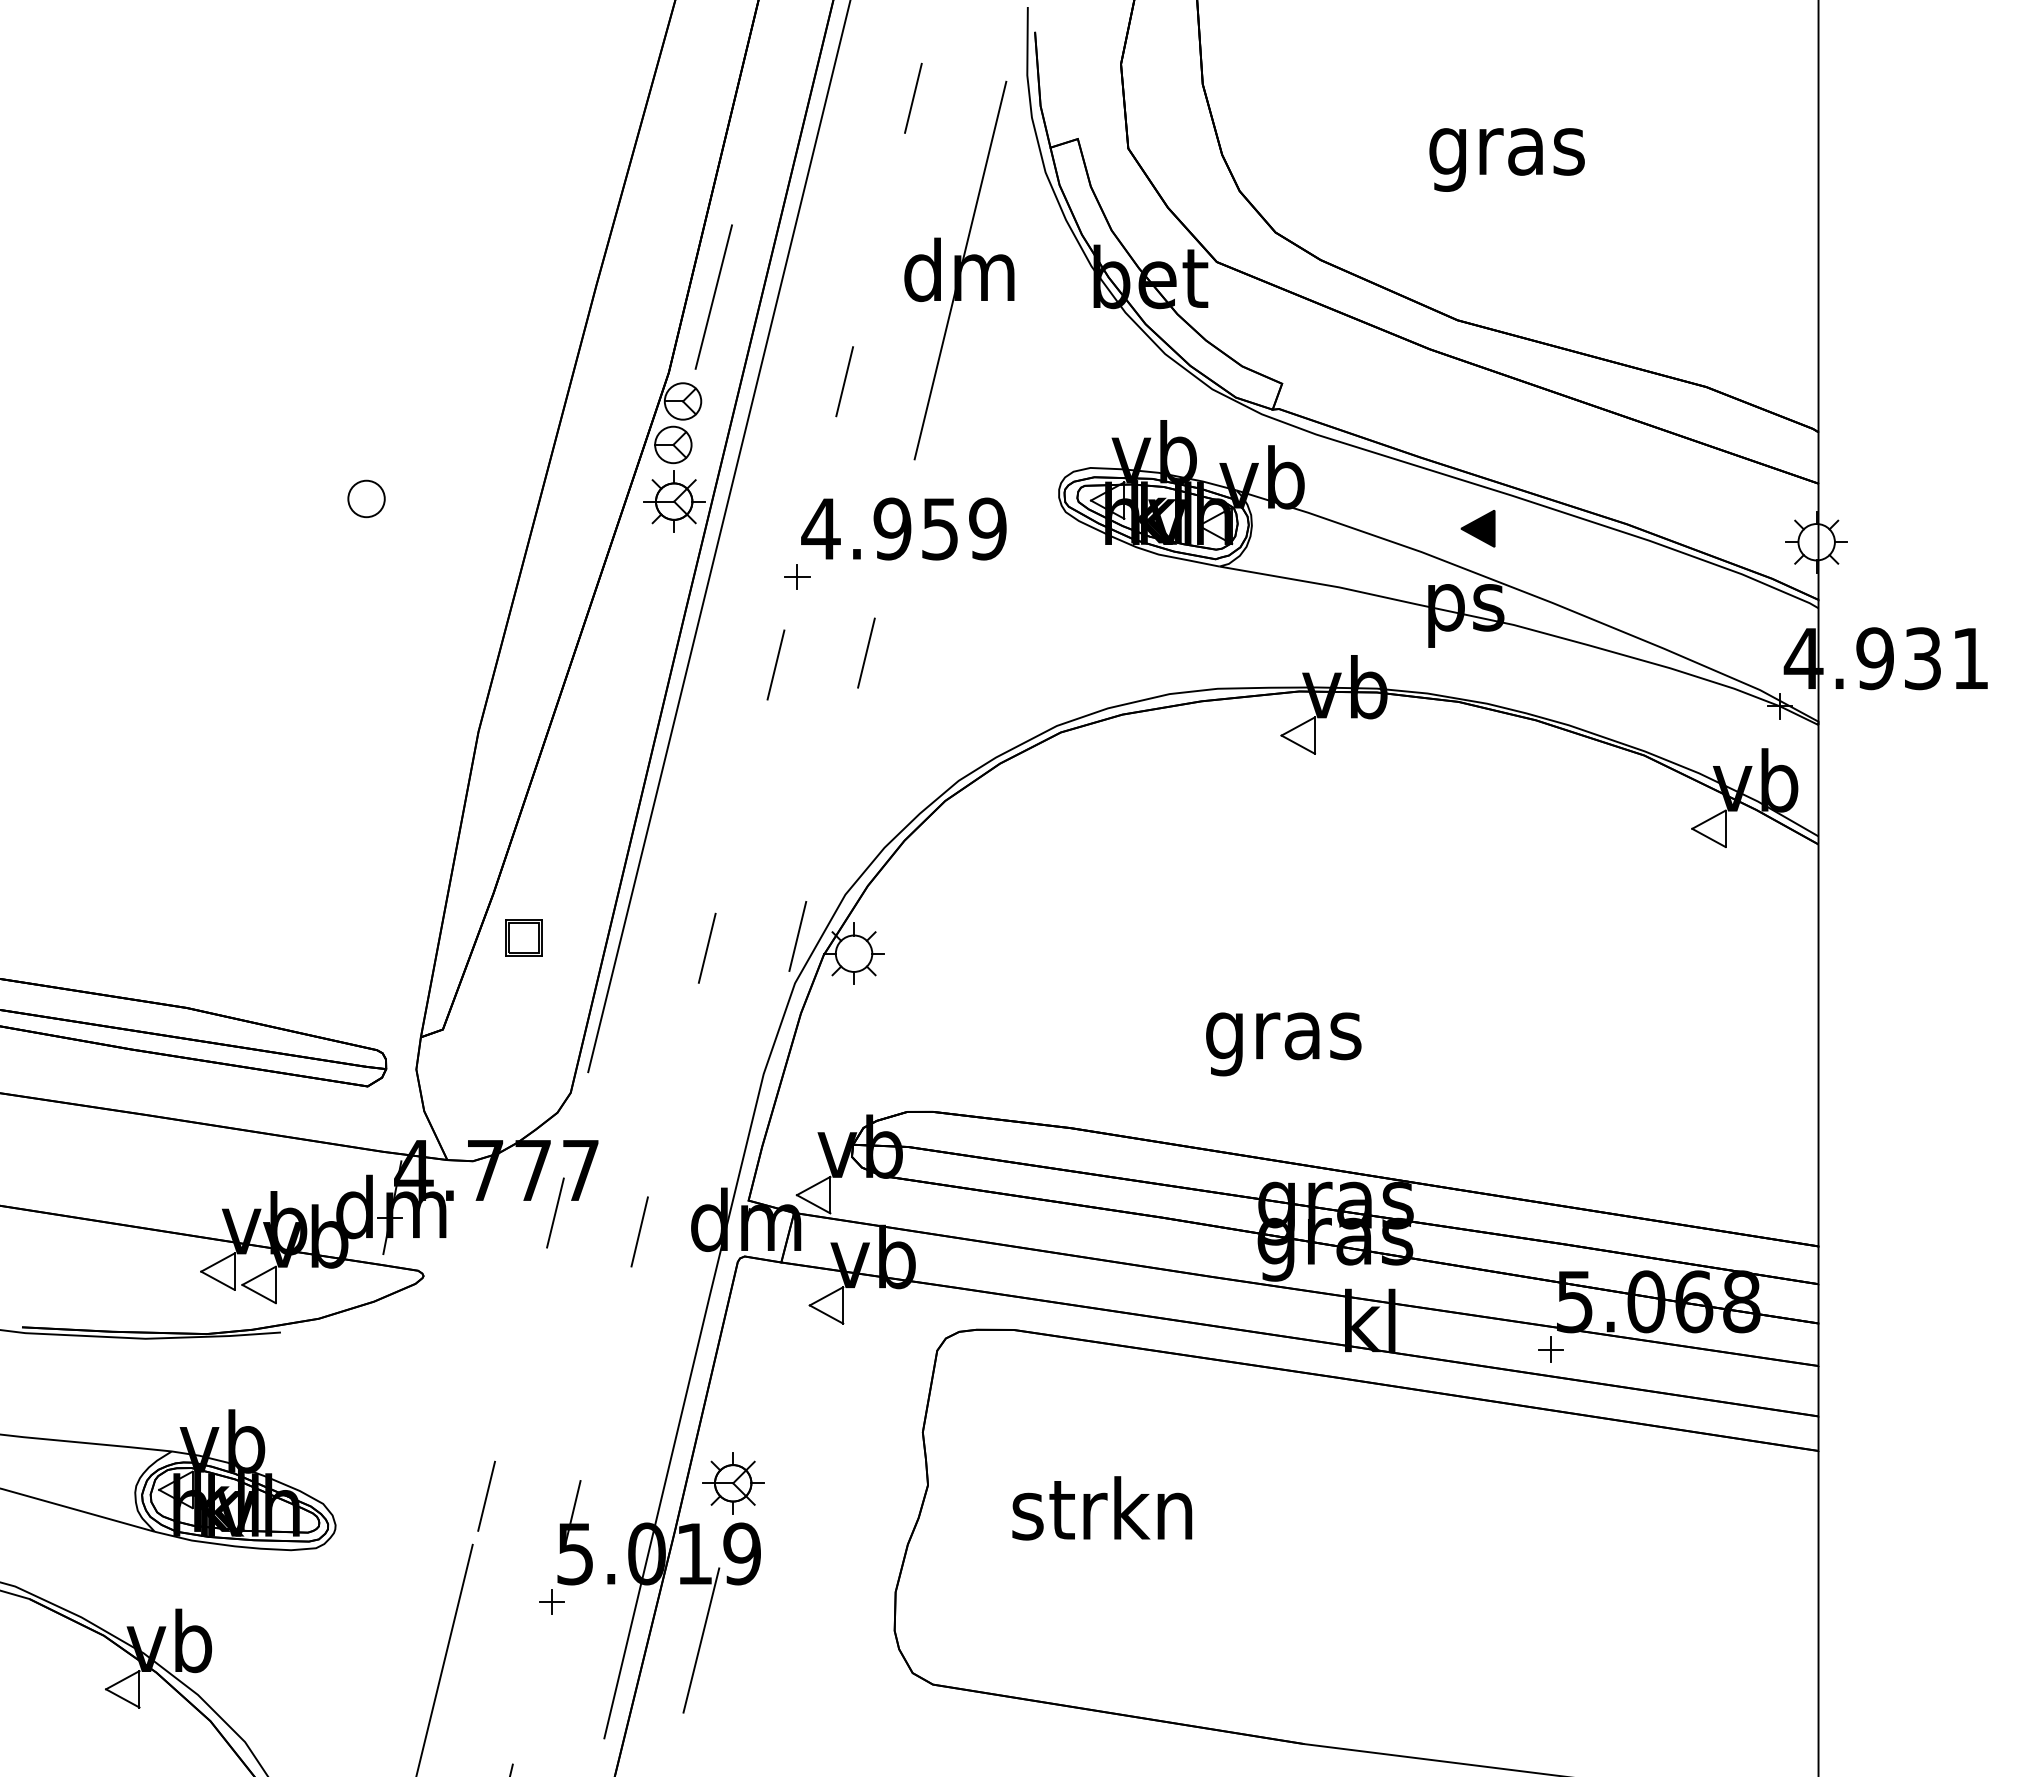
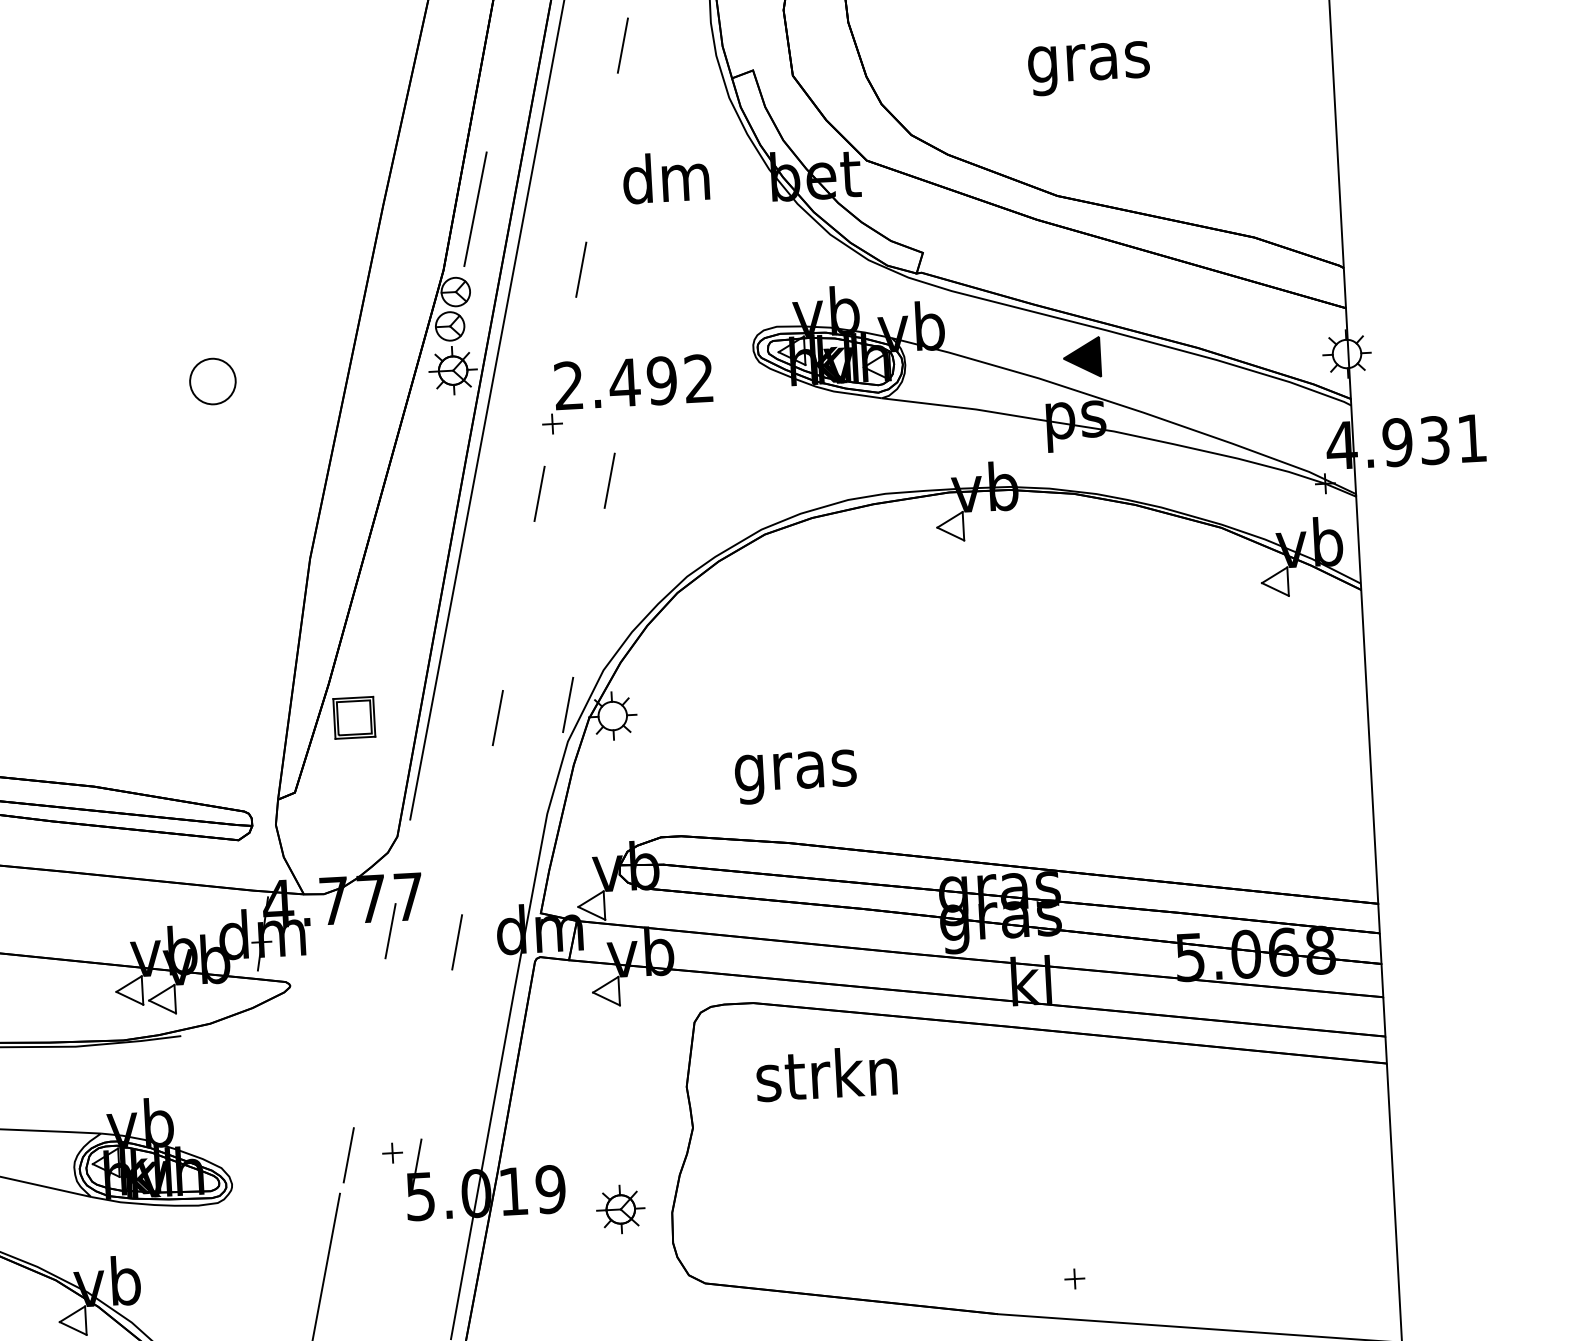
line: (960, 270) -> (666, 178), removed
part: (366, 498) -> (212, 381), size x1.6
text: (903, 528) -> (633, 381), 4.959 -> 2.492
part: (1477, 528) -> (1081, 357), size x1.4
part: (523, 937) -> (353, 717), size x1.4
text: (1283, 1044) -> (795, 777), moved
part: (1550, 1349) -> (1074, 1279), moved
part: (733, 1483) -> (621, 1209), moved
text: (1102, 1508) -> (826, 1073), moved
part: (551, 1601) -> (392, 1153), moved
line: (701, 1640) -> (522, 1258), removed

